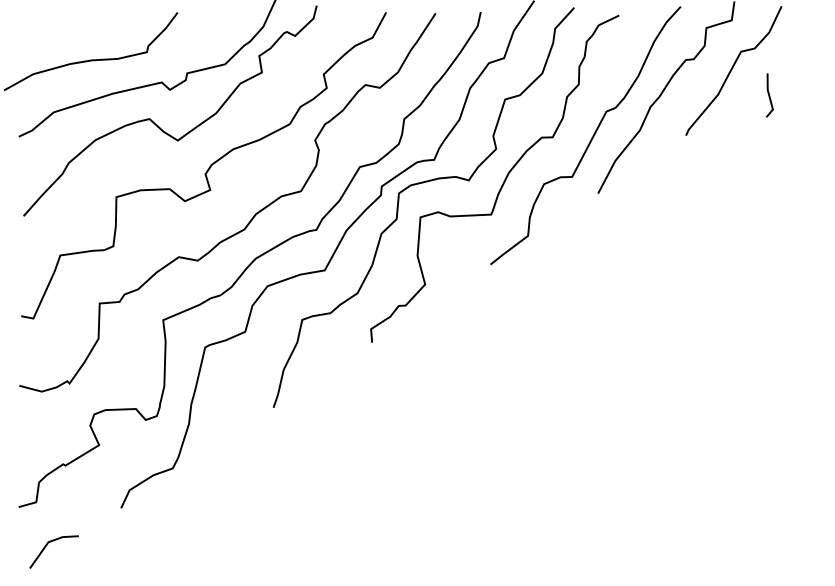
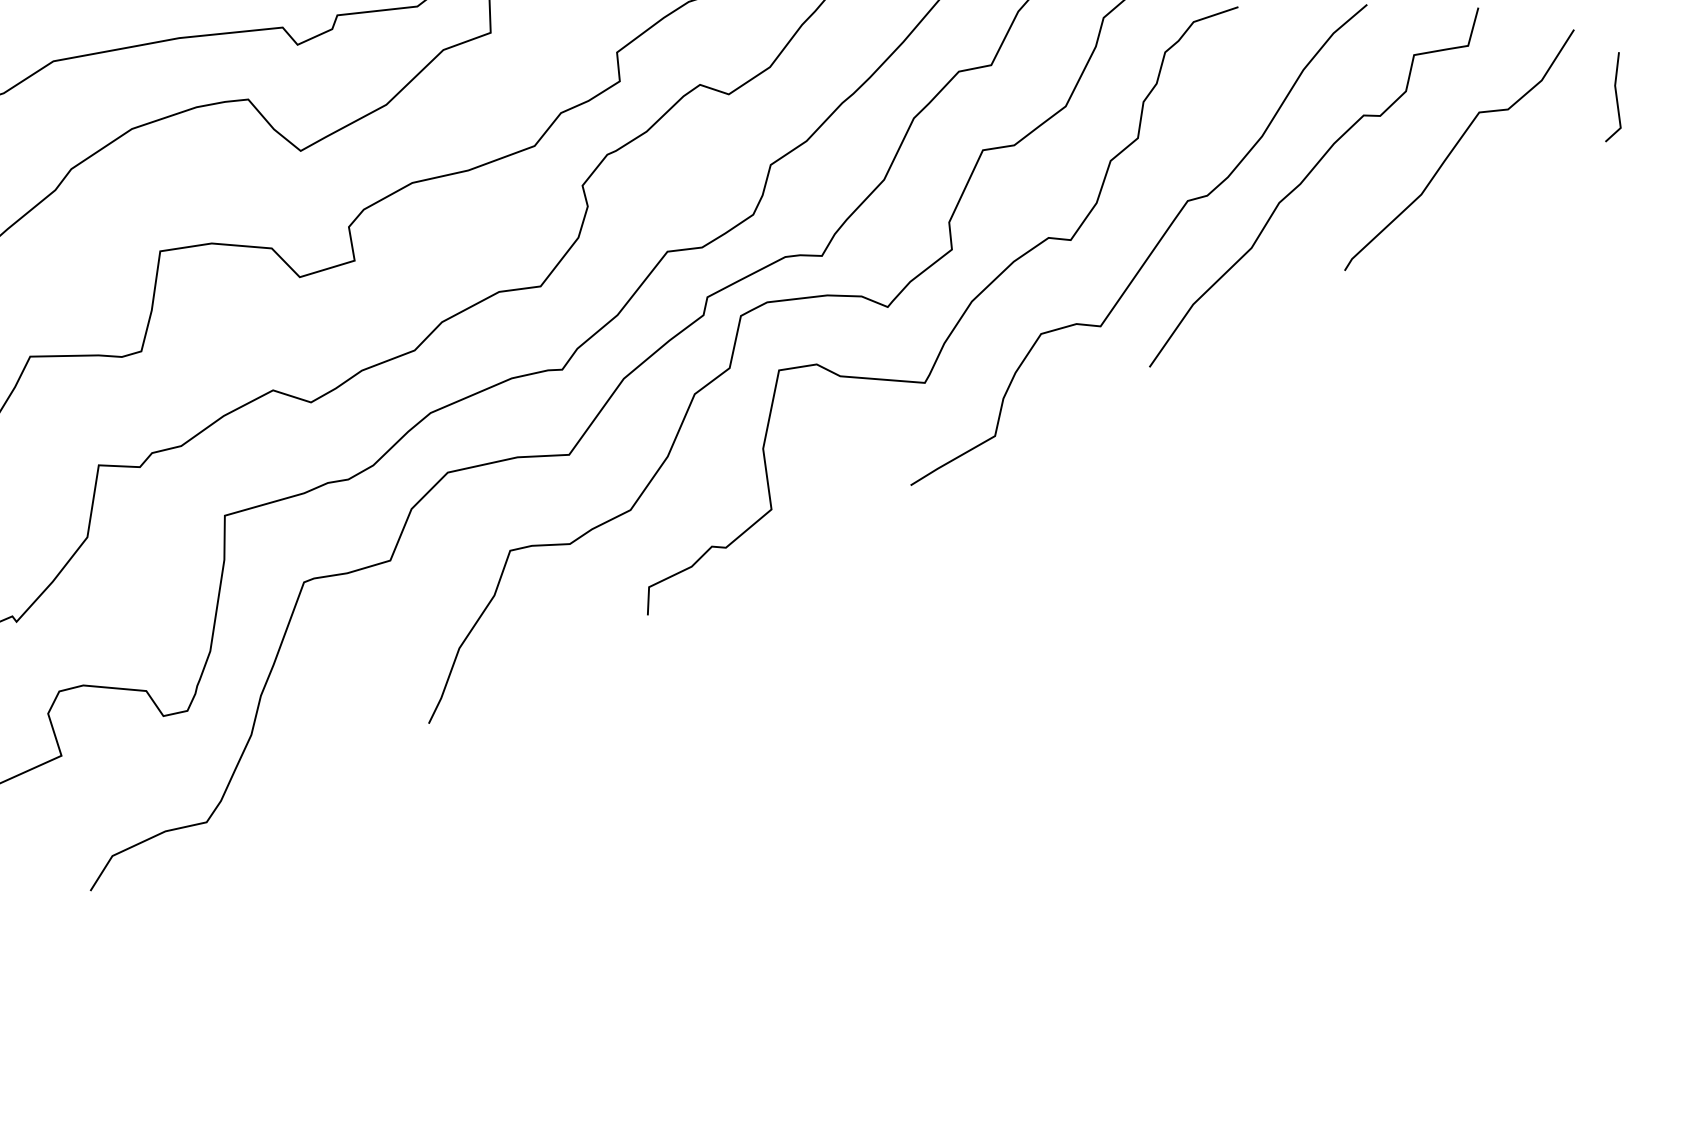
line: (769, 95) -> (1617, 98), moved

